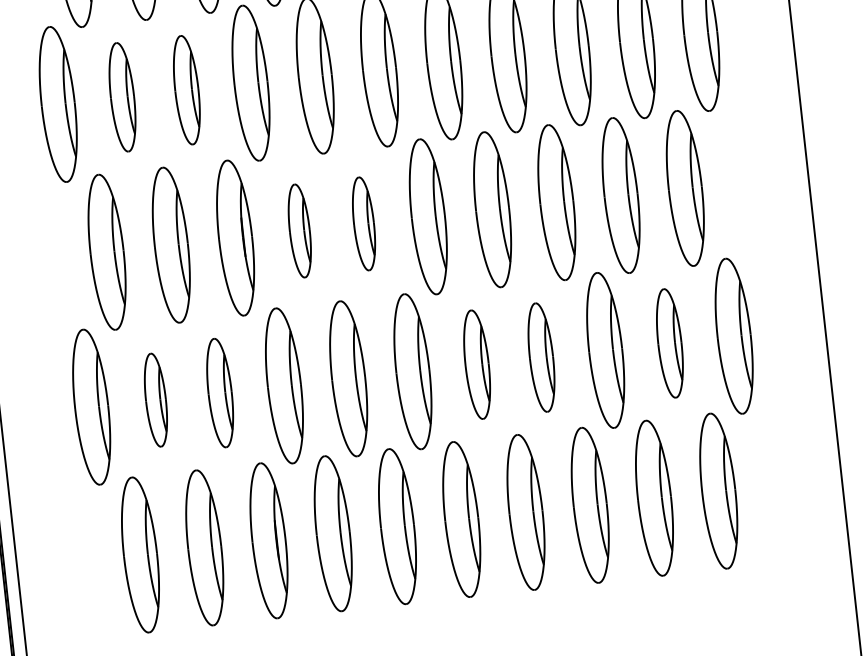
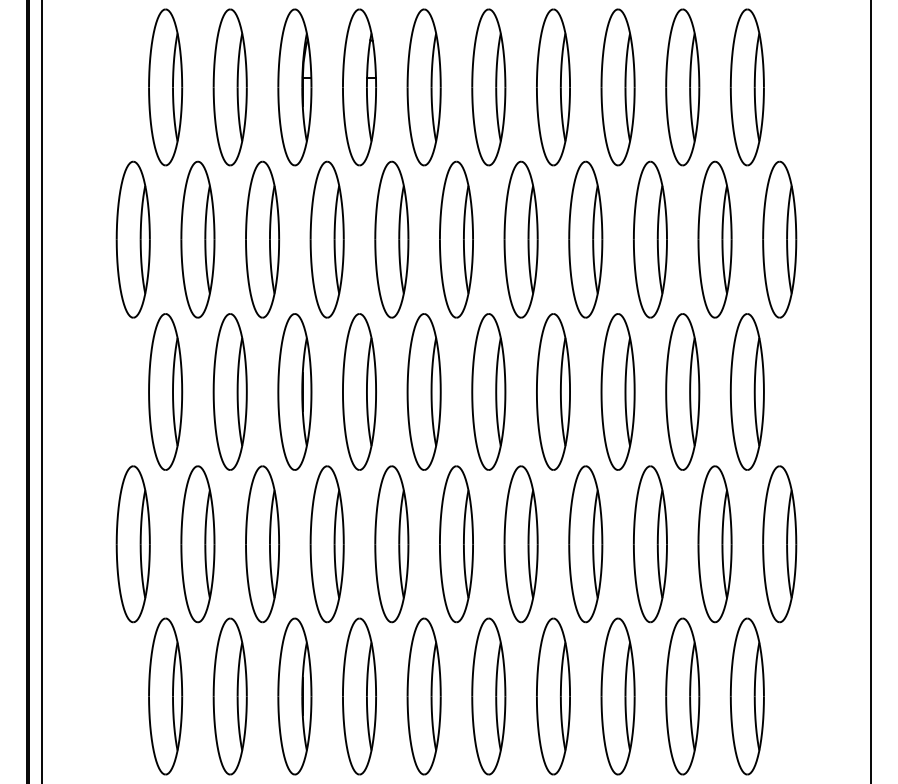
part: (186, 90) -> (262, 239), size x1.43
part: (122, 97) -> (197, 239), size x1.43
part: (363, 223) -> (423, 391), size x1.67
part: (299, 230) -> (359, 391), size x1.67
part: (669, 343) -> (714, 544), size x1.43
part: (541, 357) -> (585, 544), size x1.43
part: (476, 364) -> (520, 544), size x1.43
part: (220, 393) -> (262, 544), size x1.43
part: (155, 400) -> (197, 544), size x1.67

